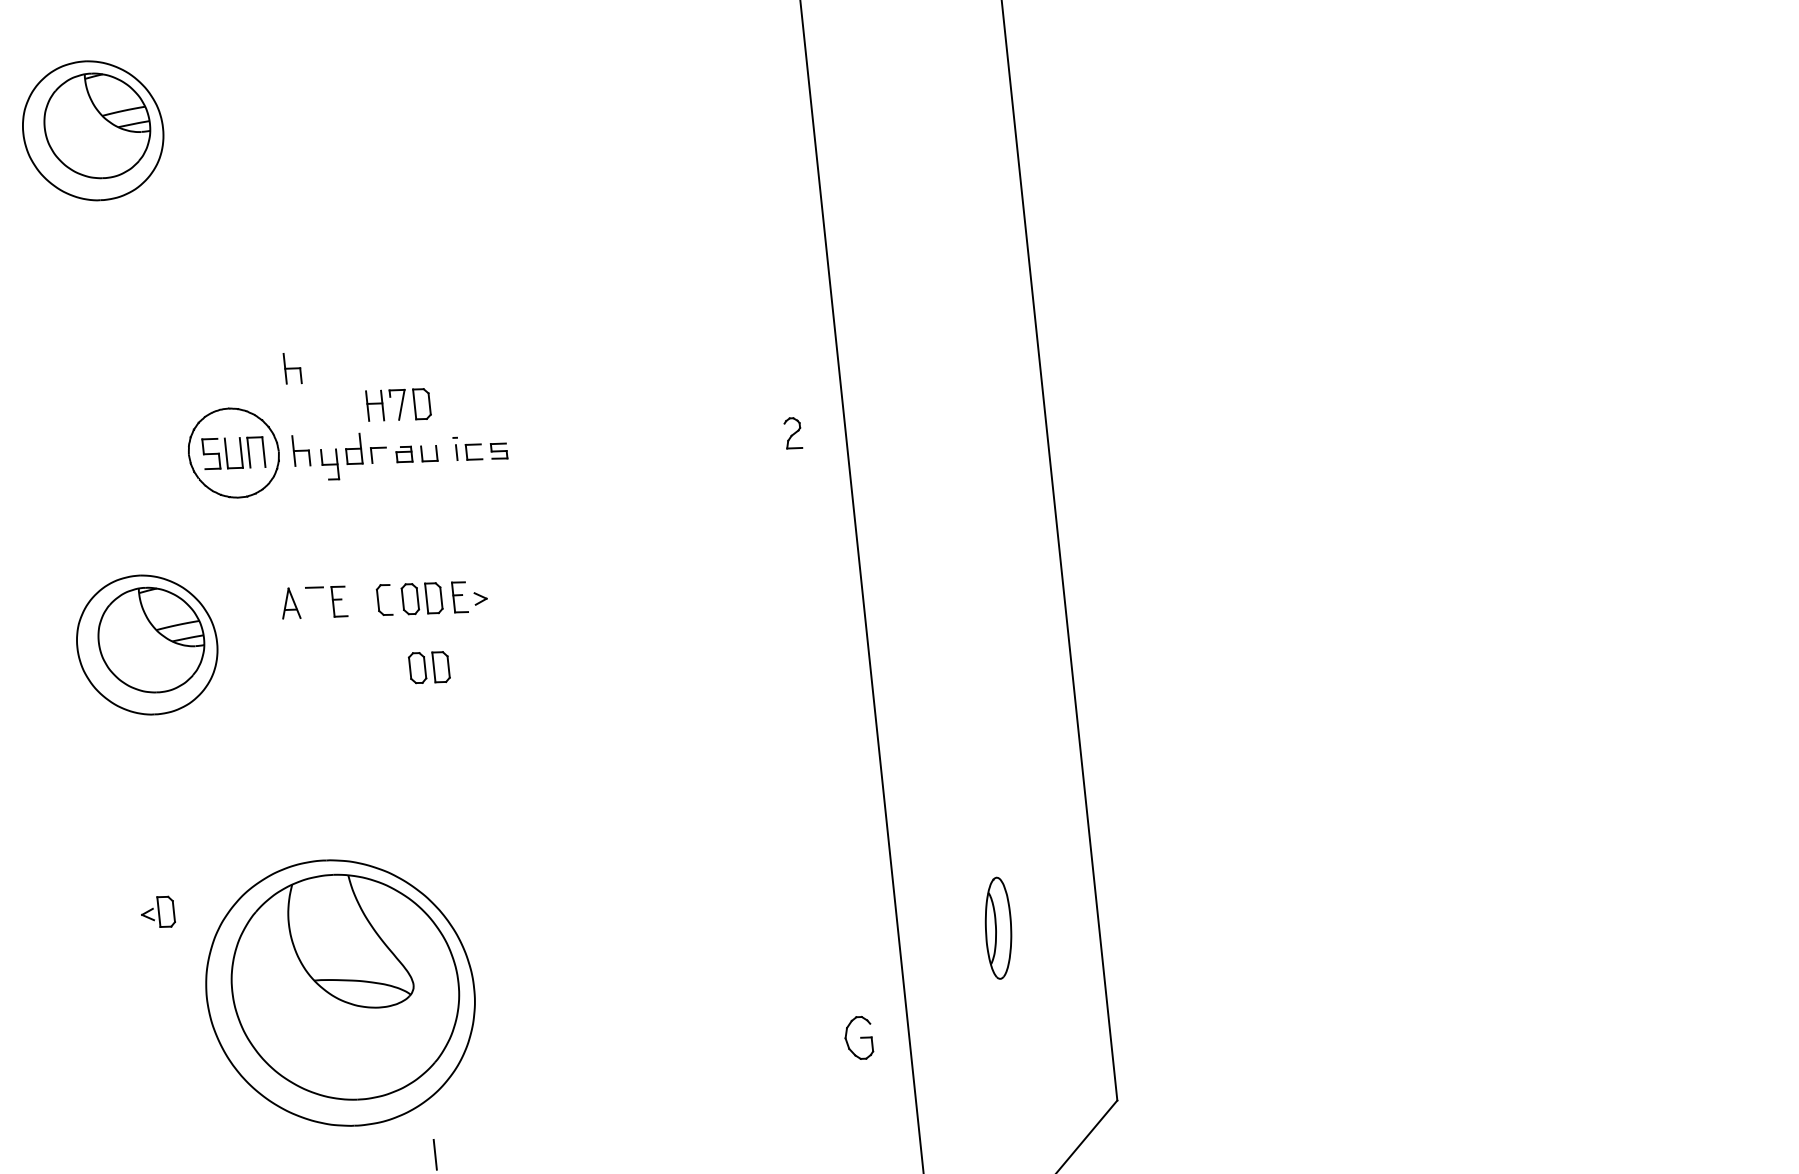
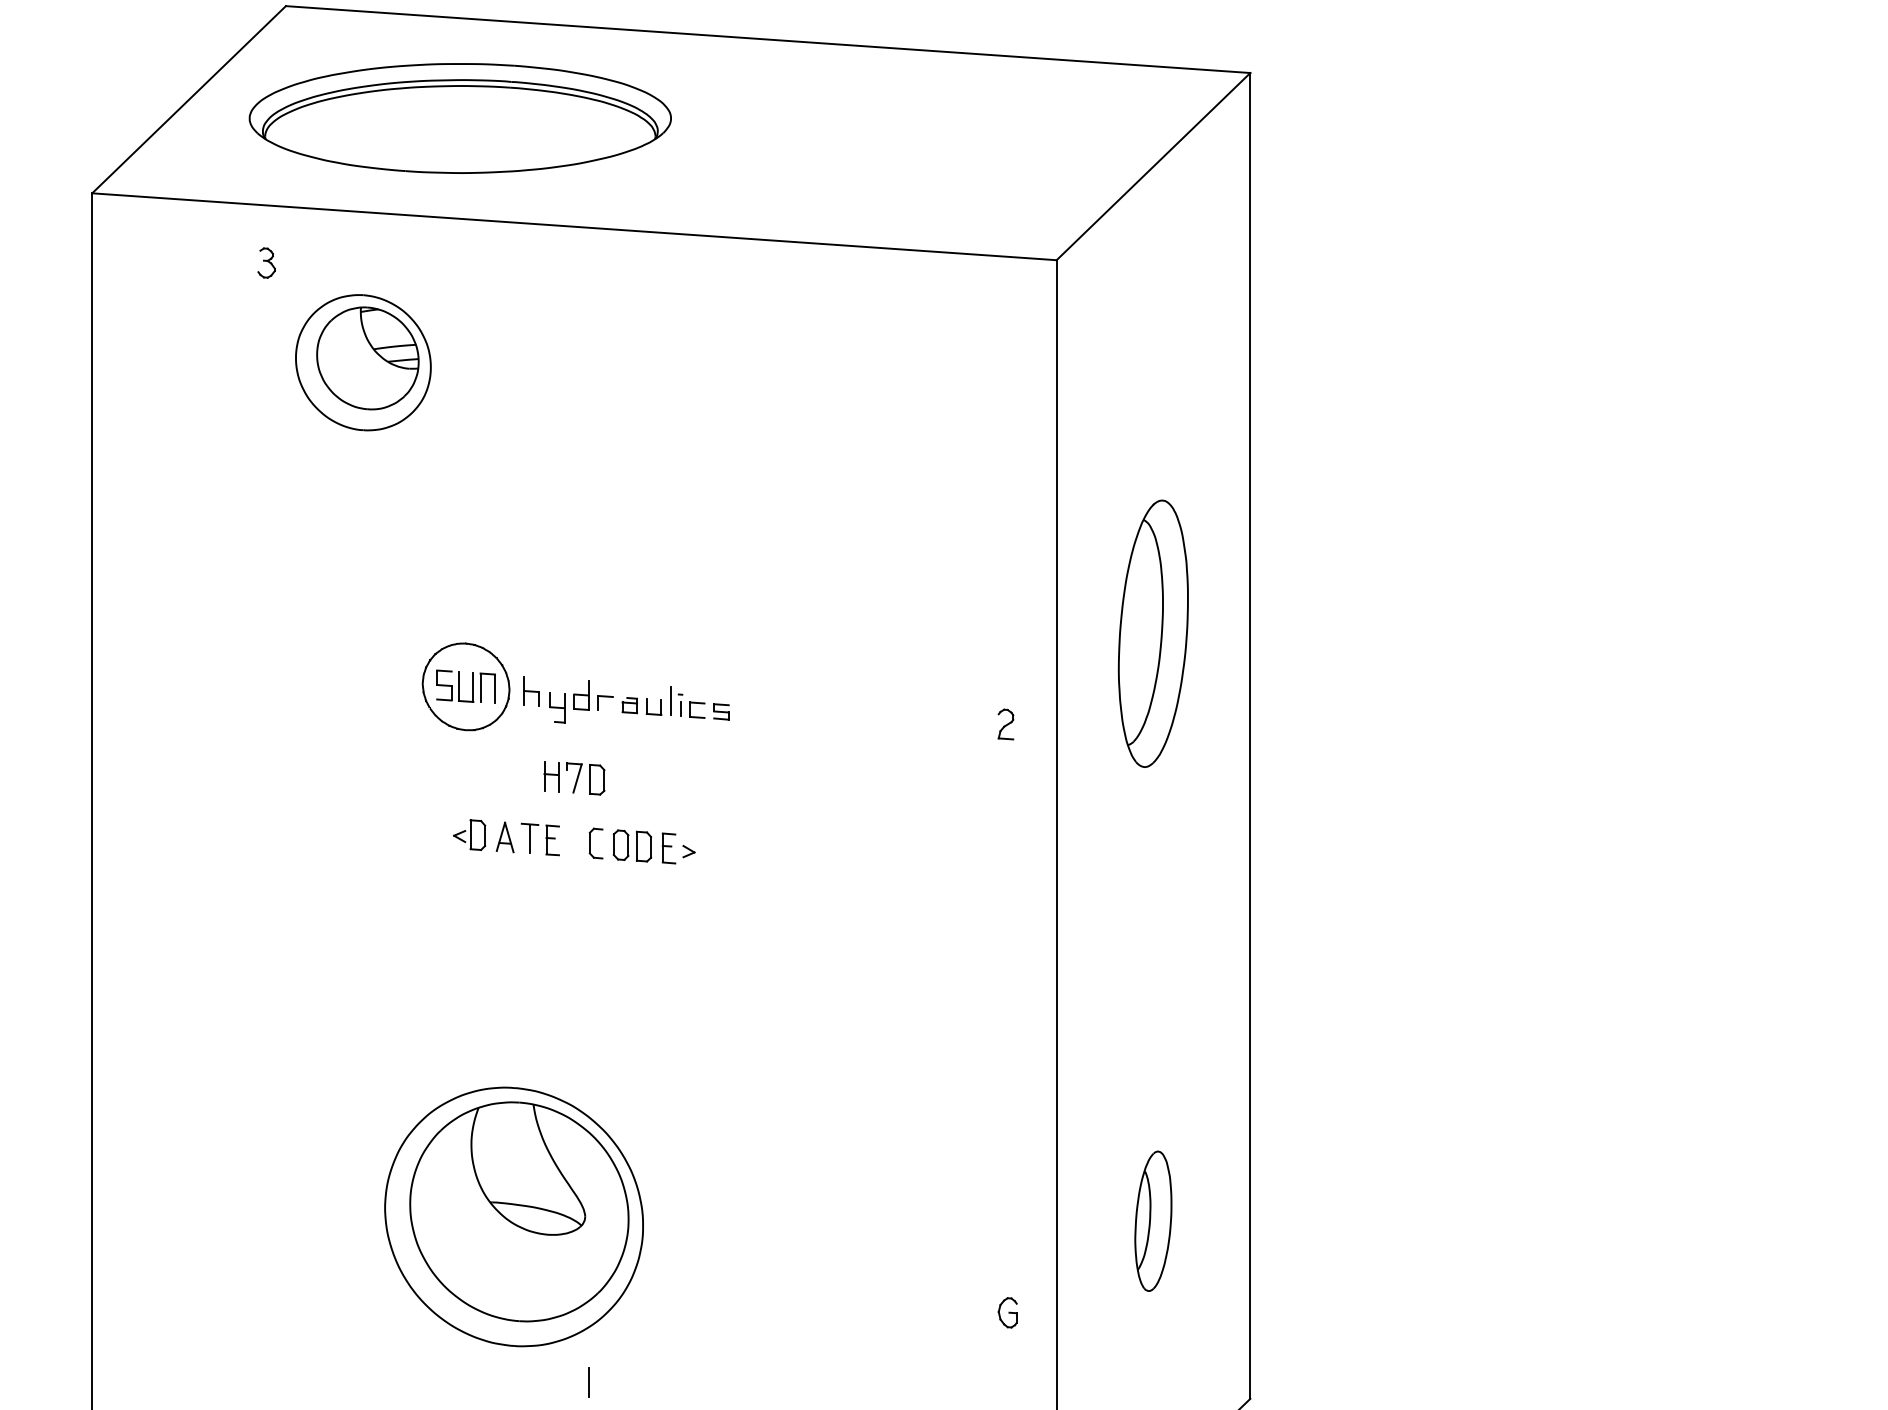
part: (933, 323) -> (1152, 633), added
part: (292, 368) -> (531, 611), removed
part: (398, 405) -> (574, 778), moved
line: (445, 444) -> (670, 700), added
line: (316, 602) -> (530, 838), added
part: (147, 644) -> (363, 862), removed
part: (429, 667) -> (632, 912), removed
part: (157, 911) -> (469, 834), moved
part: (998, 927) -> (1153, 1220), size x1.43
part: (858, 1037) -> (1007, 1312), size x0.71

